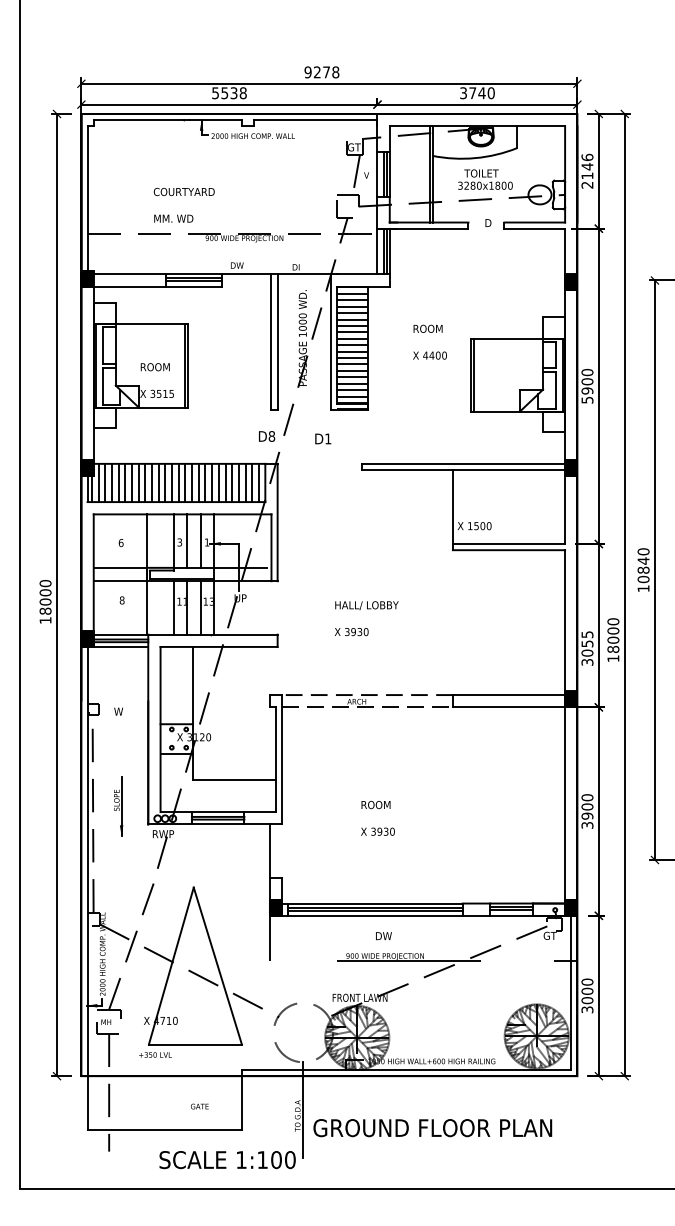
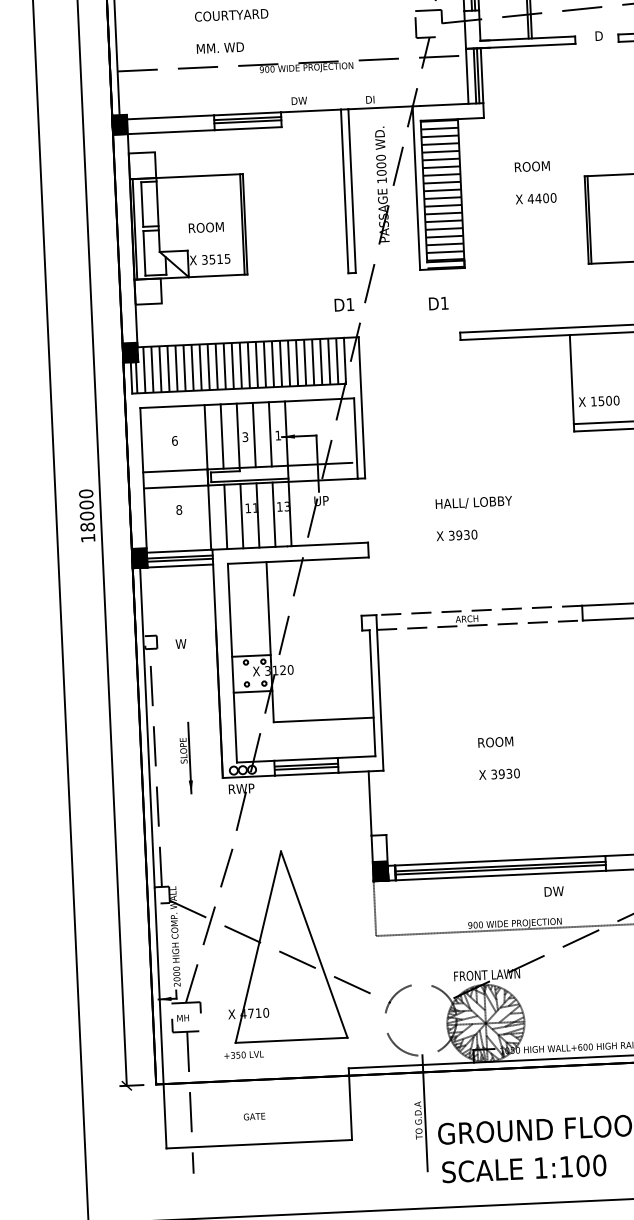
text: (271, 436) -> (349, 304), D8 -> D1
text: (323, 438) -> (438, 303), moved
line: (160, 540) -> (222, 435), added
line: (160, 607) -> (225, 516), added
text: (383, 936) -> (553, 892), moved
text: (199, 1106) -> (254, 1116), moved
text: (227, 1160) -> (524, 1169), moved

